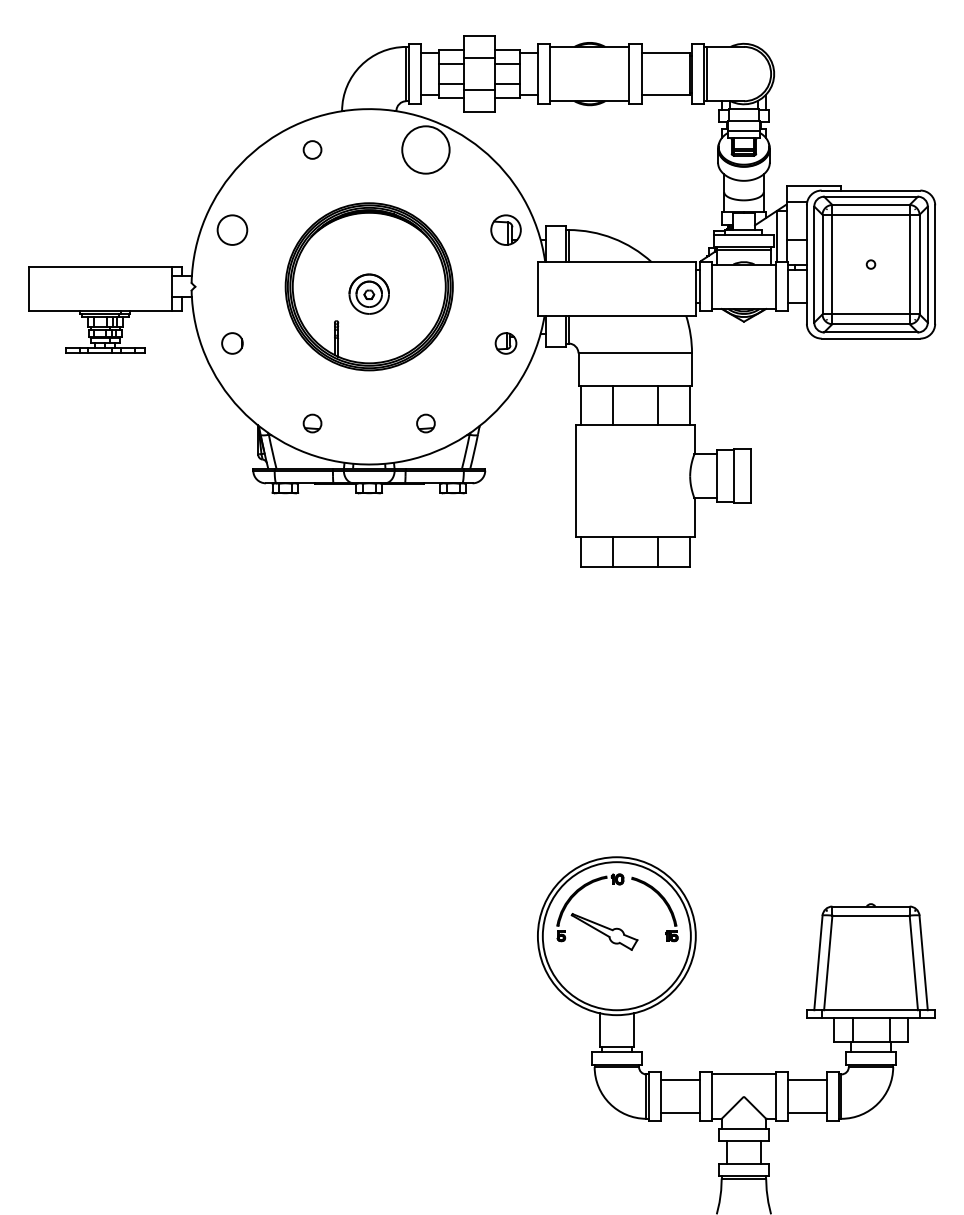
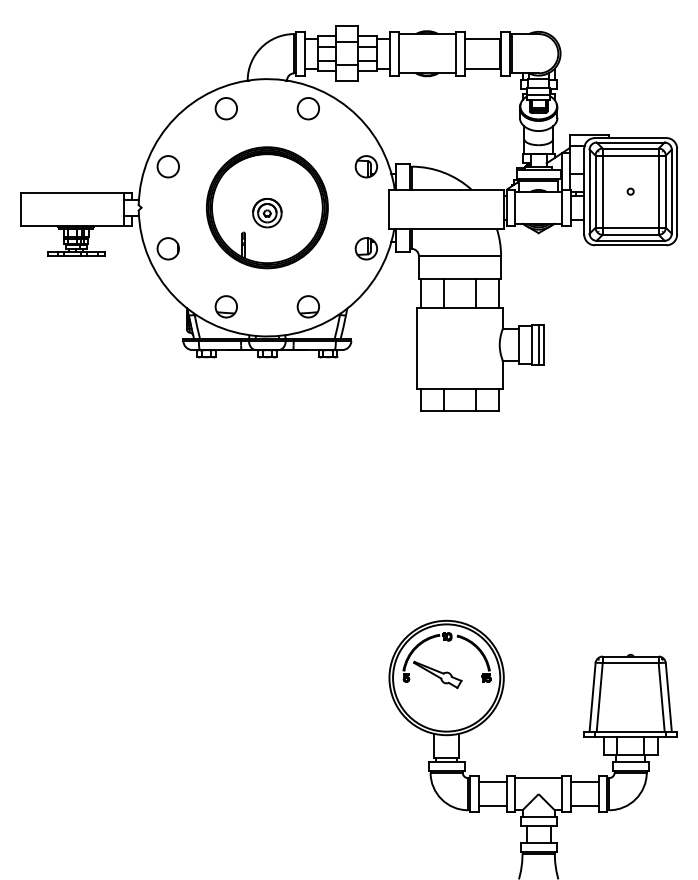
circle: (312, 149) -> (226, 108), size x1.67
circle: (425, 149) -> (308, 108), size x0.62
part: (232, 343) -> (168, 248), size x1.43
part: (505, 343) -> (366, 248), size x1.43
part: (312, 423) -> (226, 306), size x1.67
part: (425, 423) -> (308, 306), size x1.67
line: (744, 476) -> (539, 345), added

